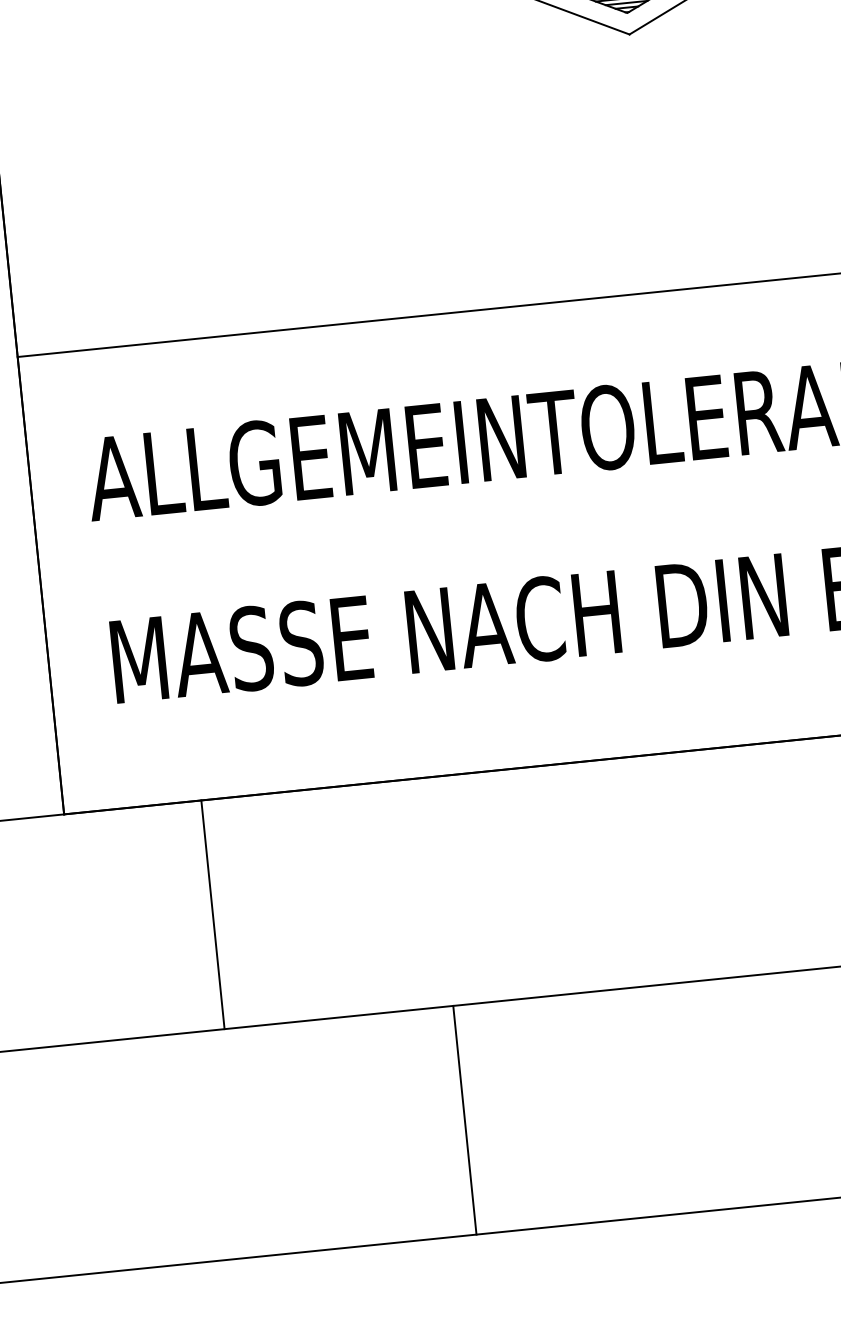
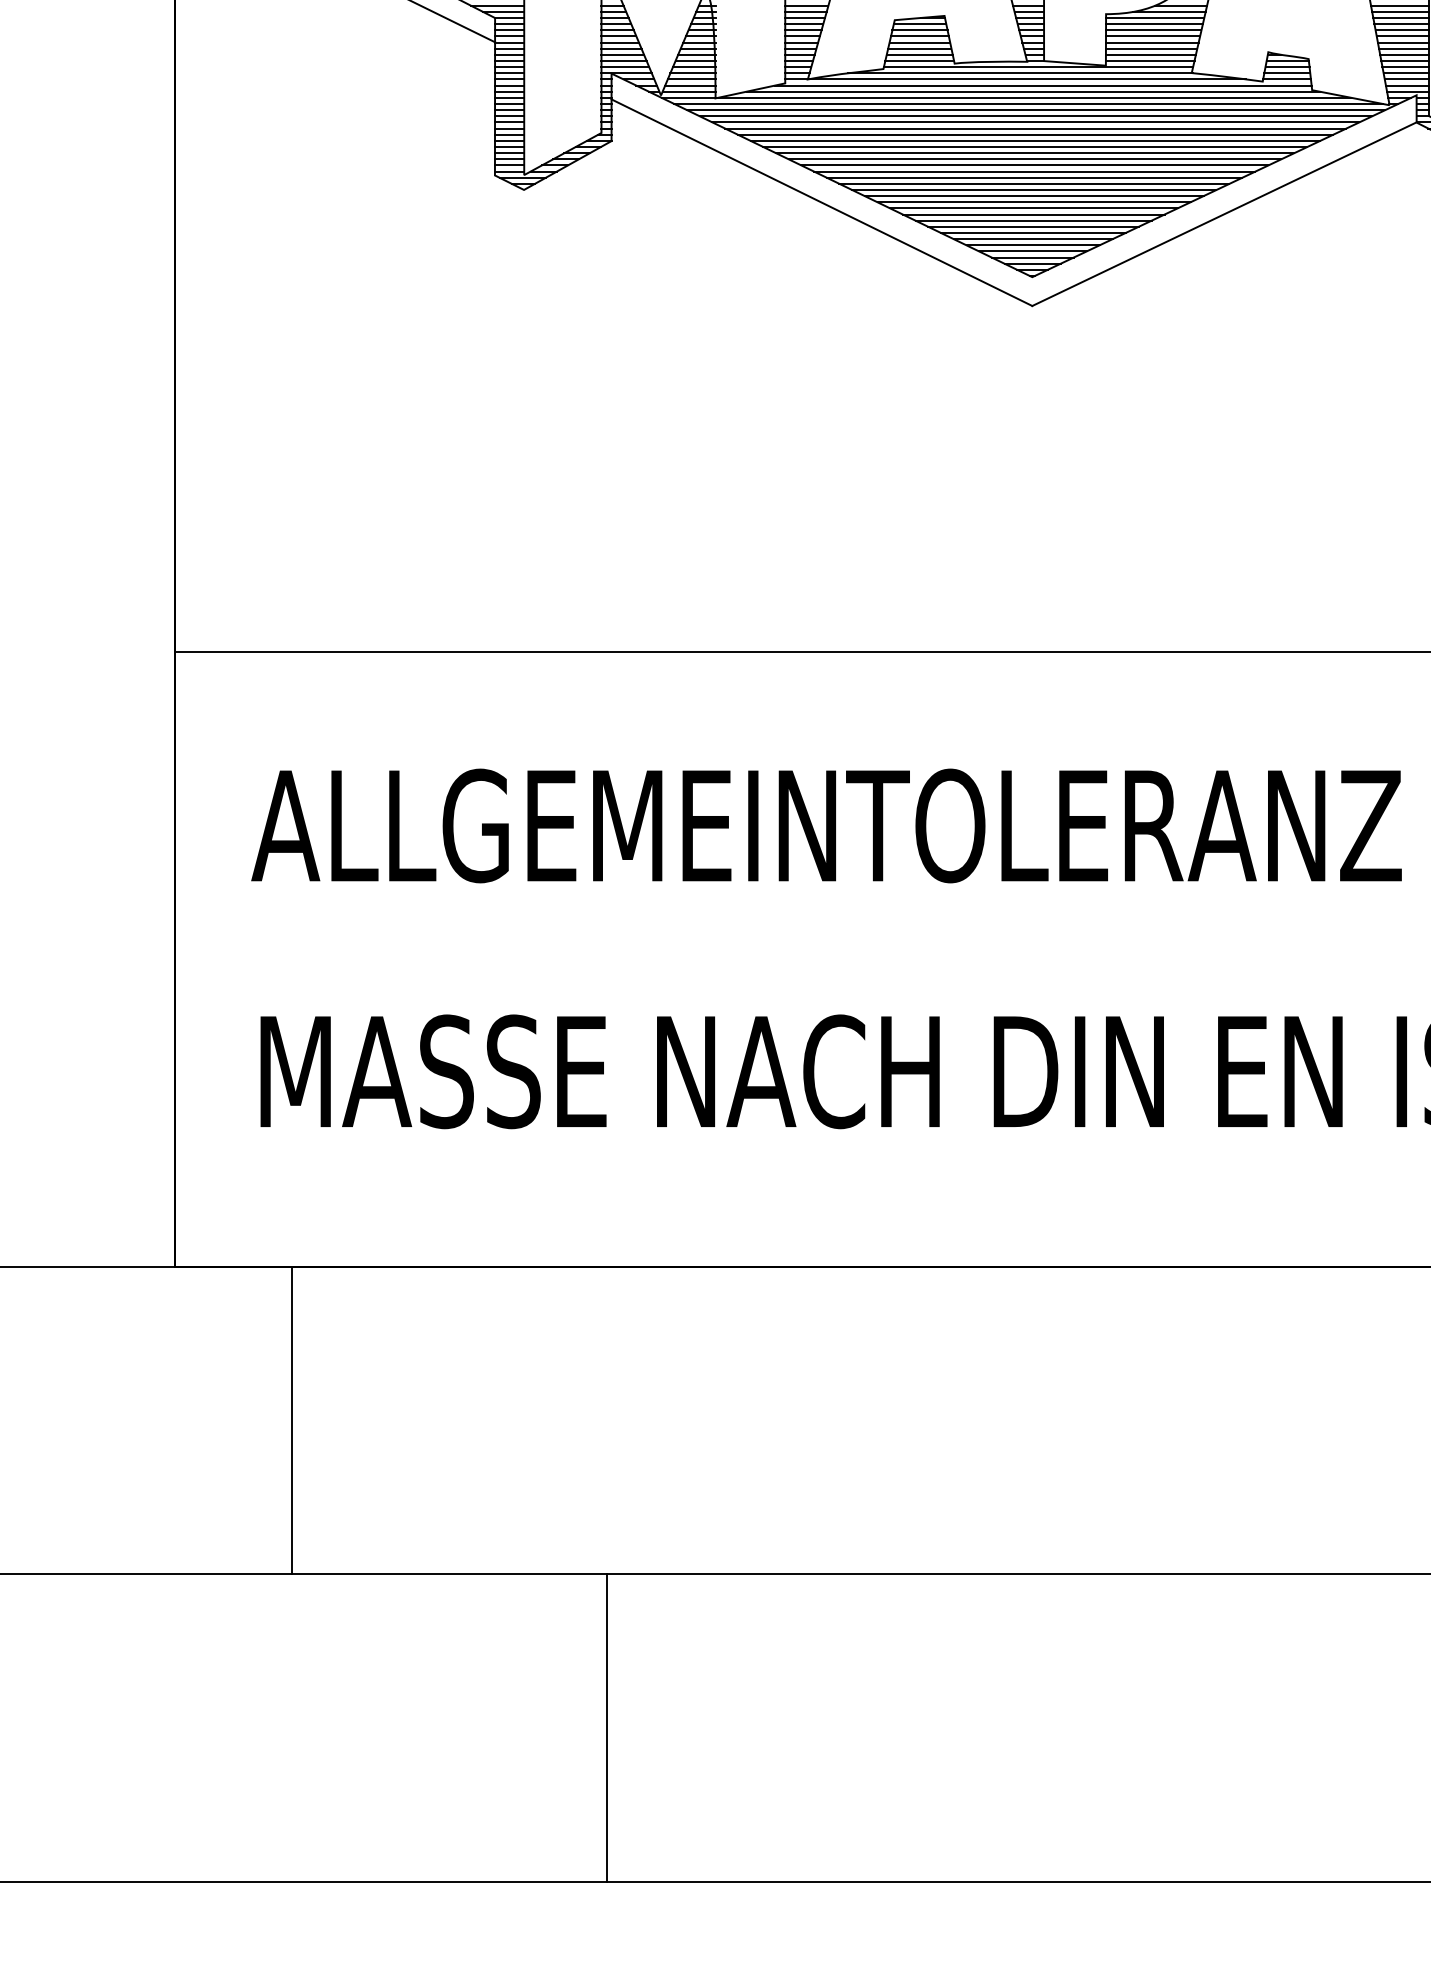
line: (213, 914) -> (292, 1420), moved
line: (464, 1119) -> (606, 1727), moved

